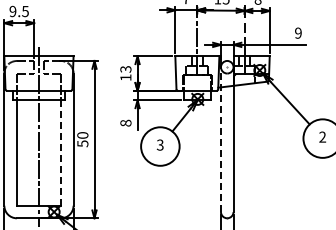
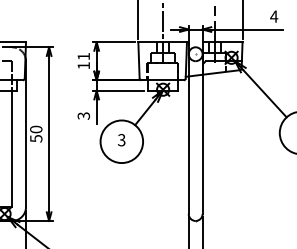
text: (298, 32) -> (274, 15), 9 -> 4
text: (125, 69) -> (83, 56), 13 -> 11
text: (125, 122) -> (83, 115), 8 -> 3
line: (220, 139) -> (188, 133), dashed -> solid
line: (60, 153) -> (11, 149), dashed -> solid

